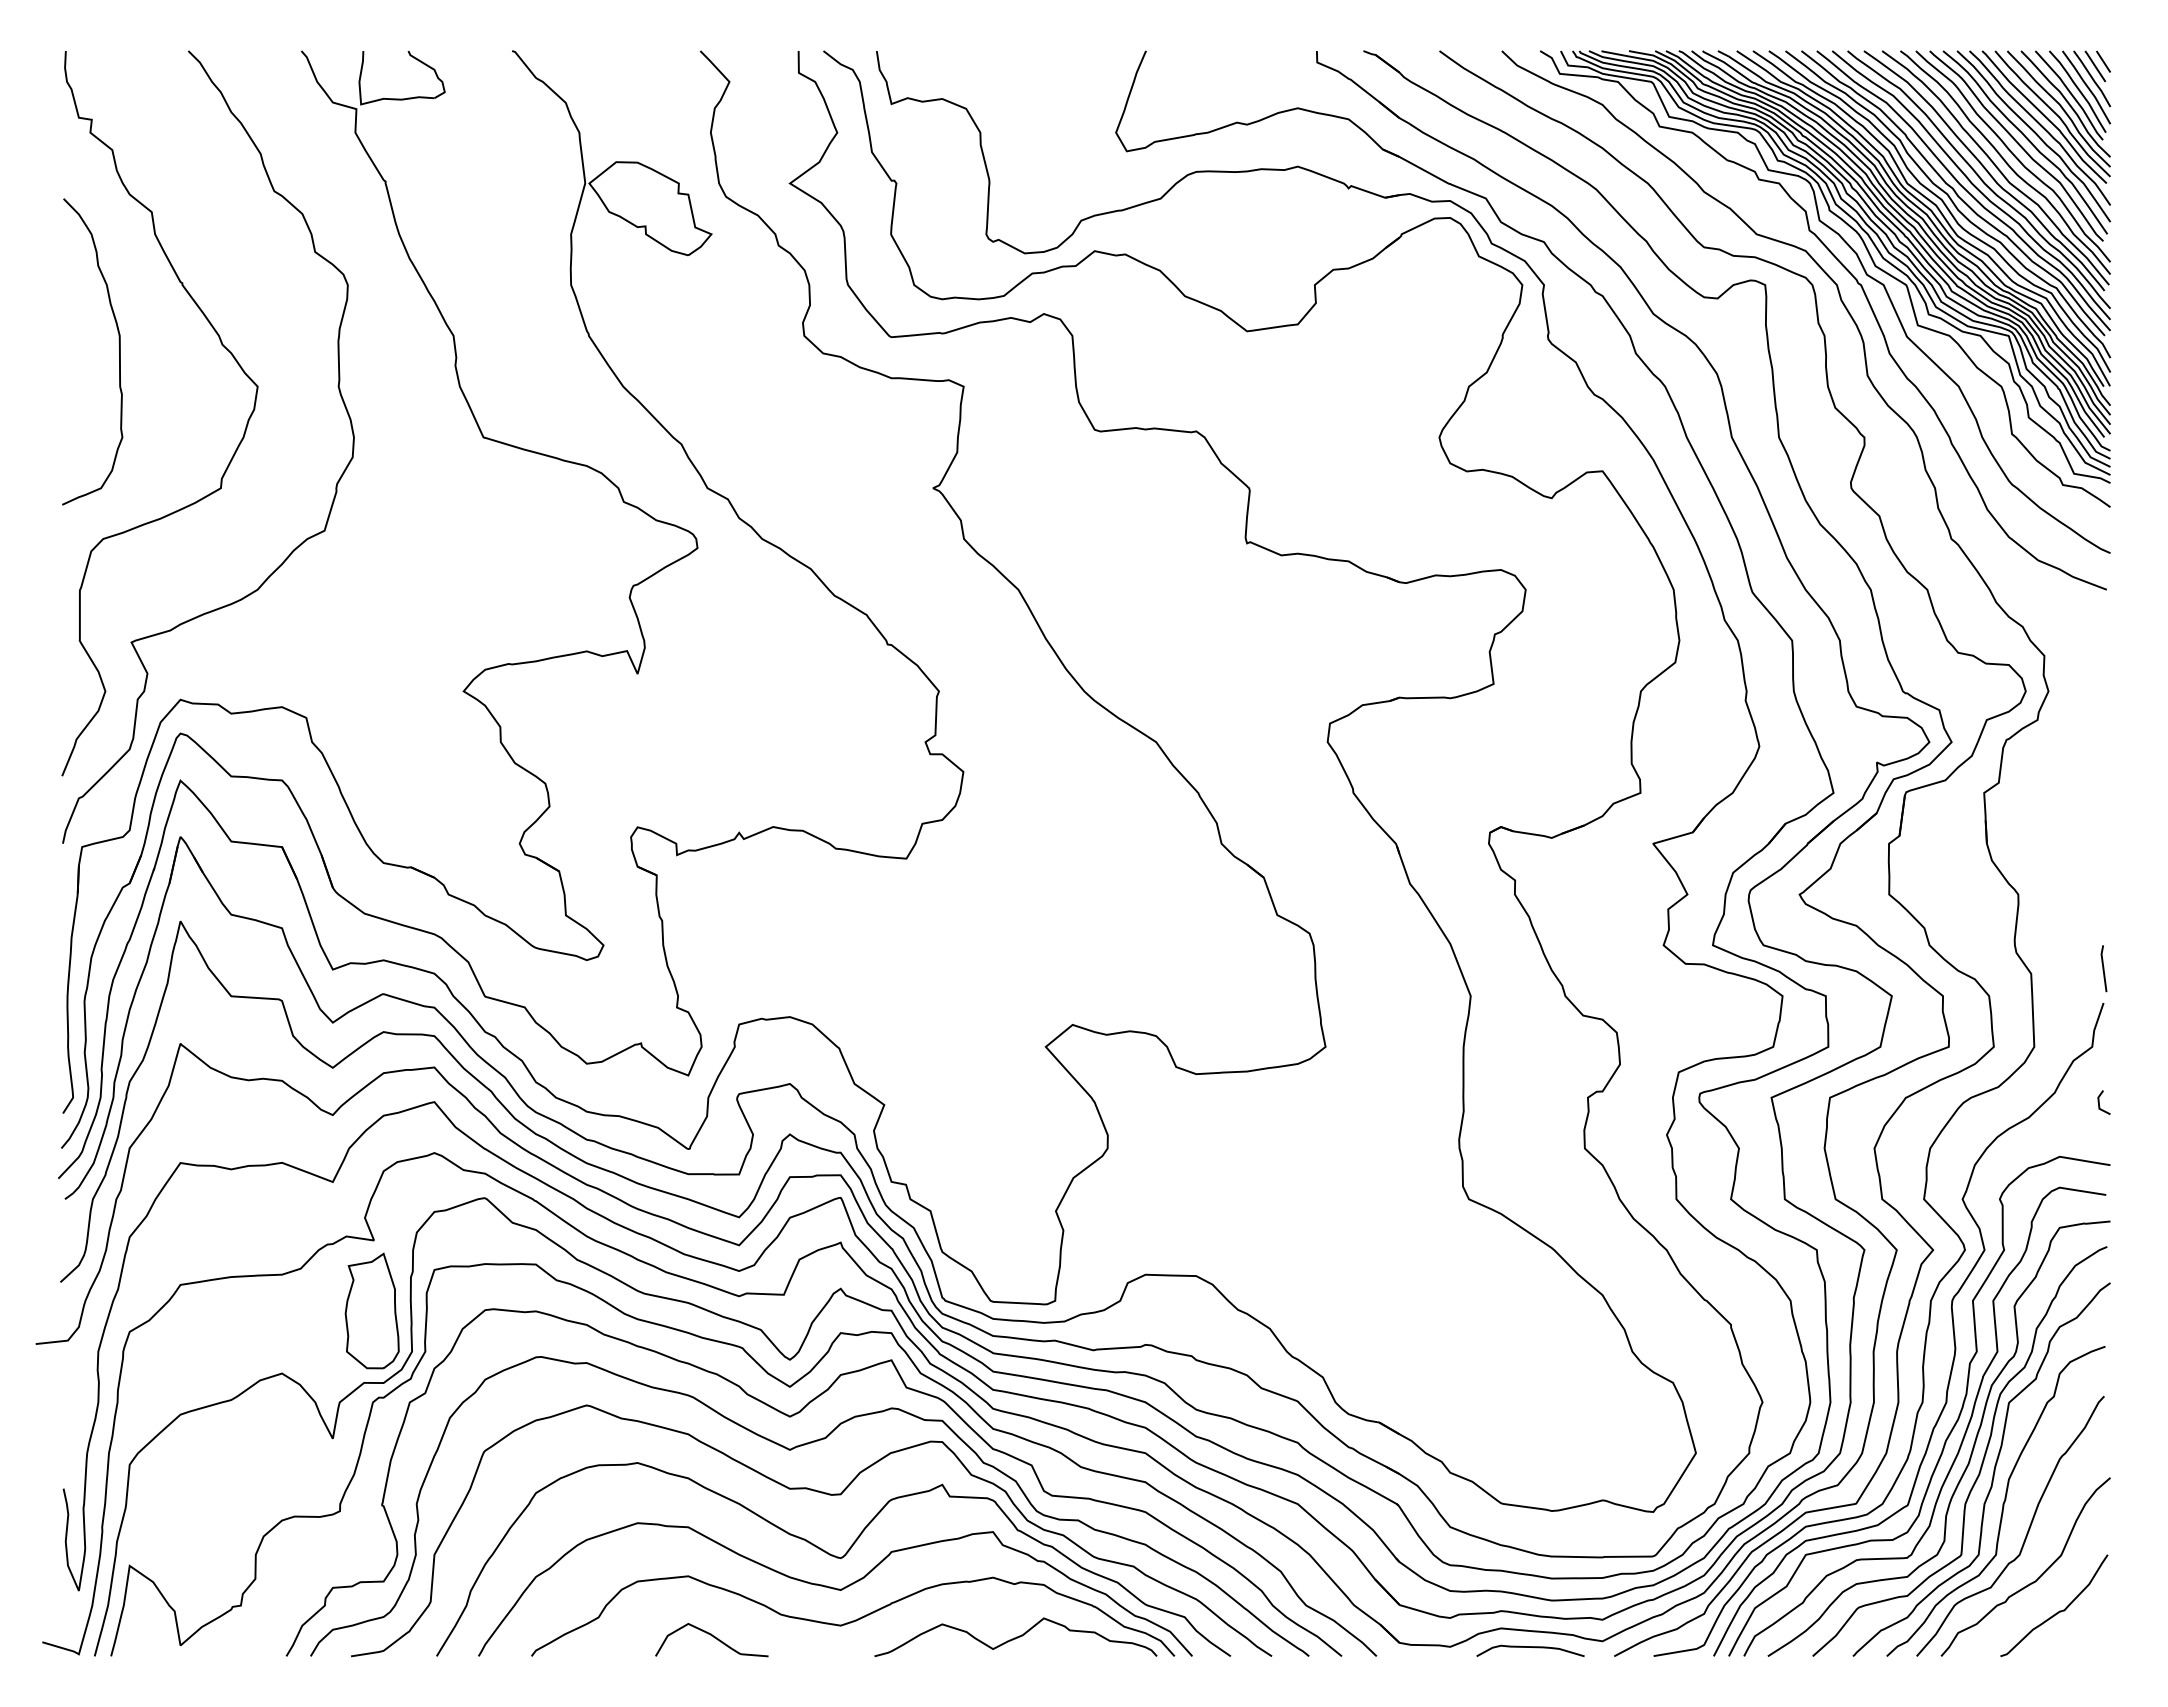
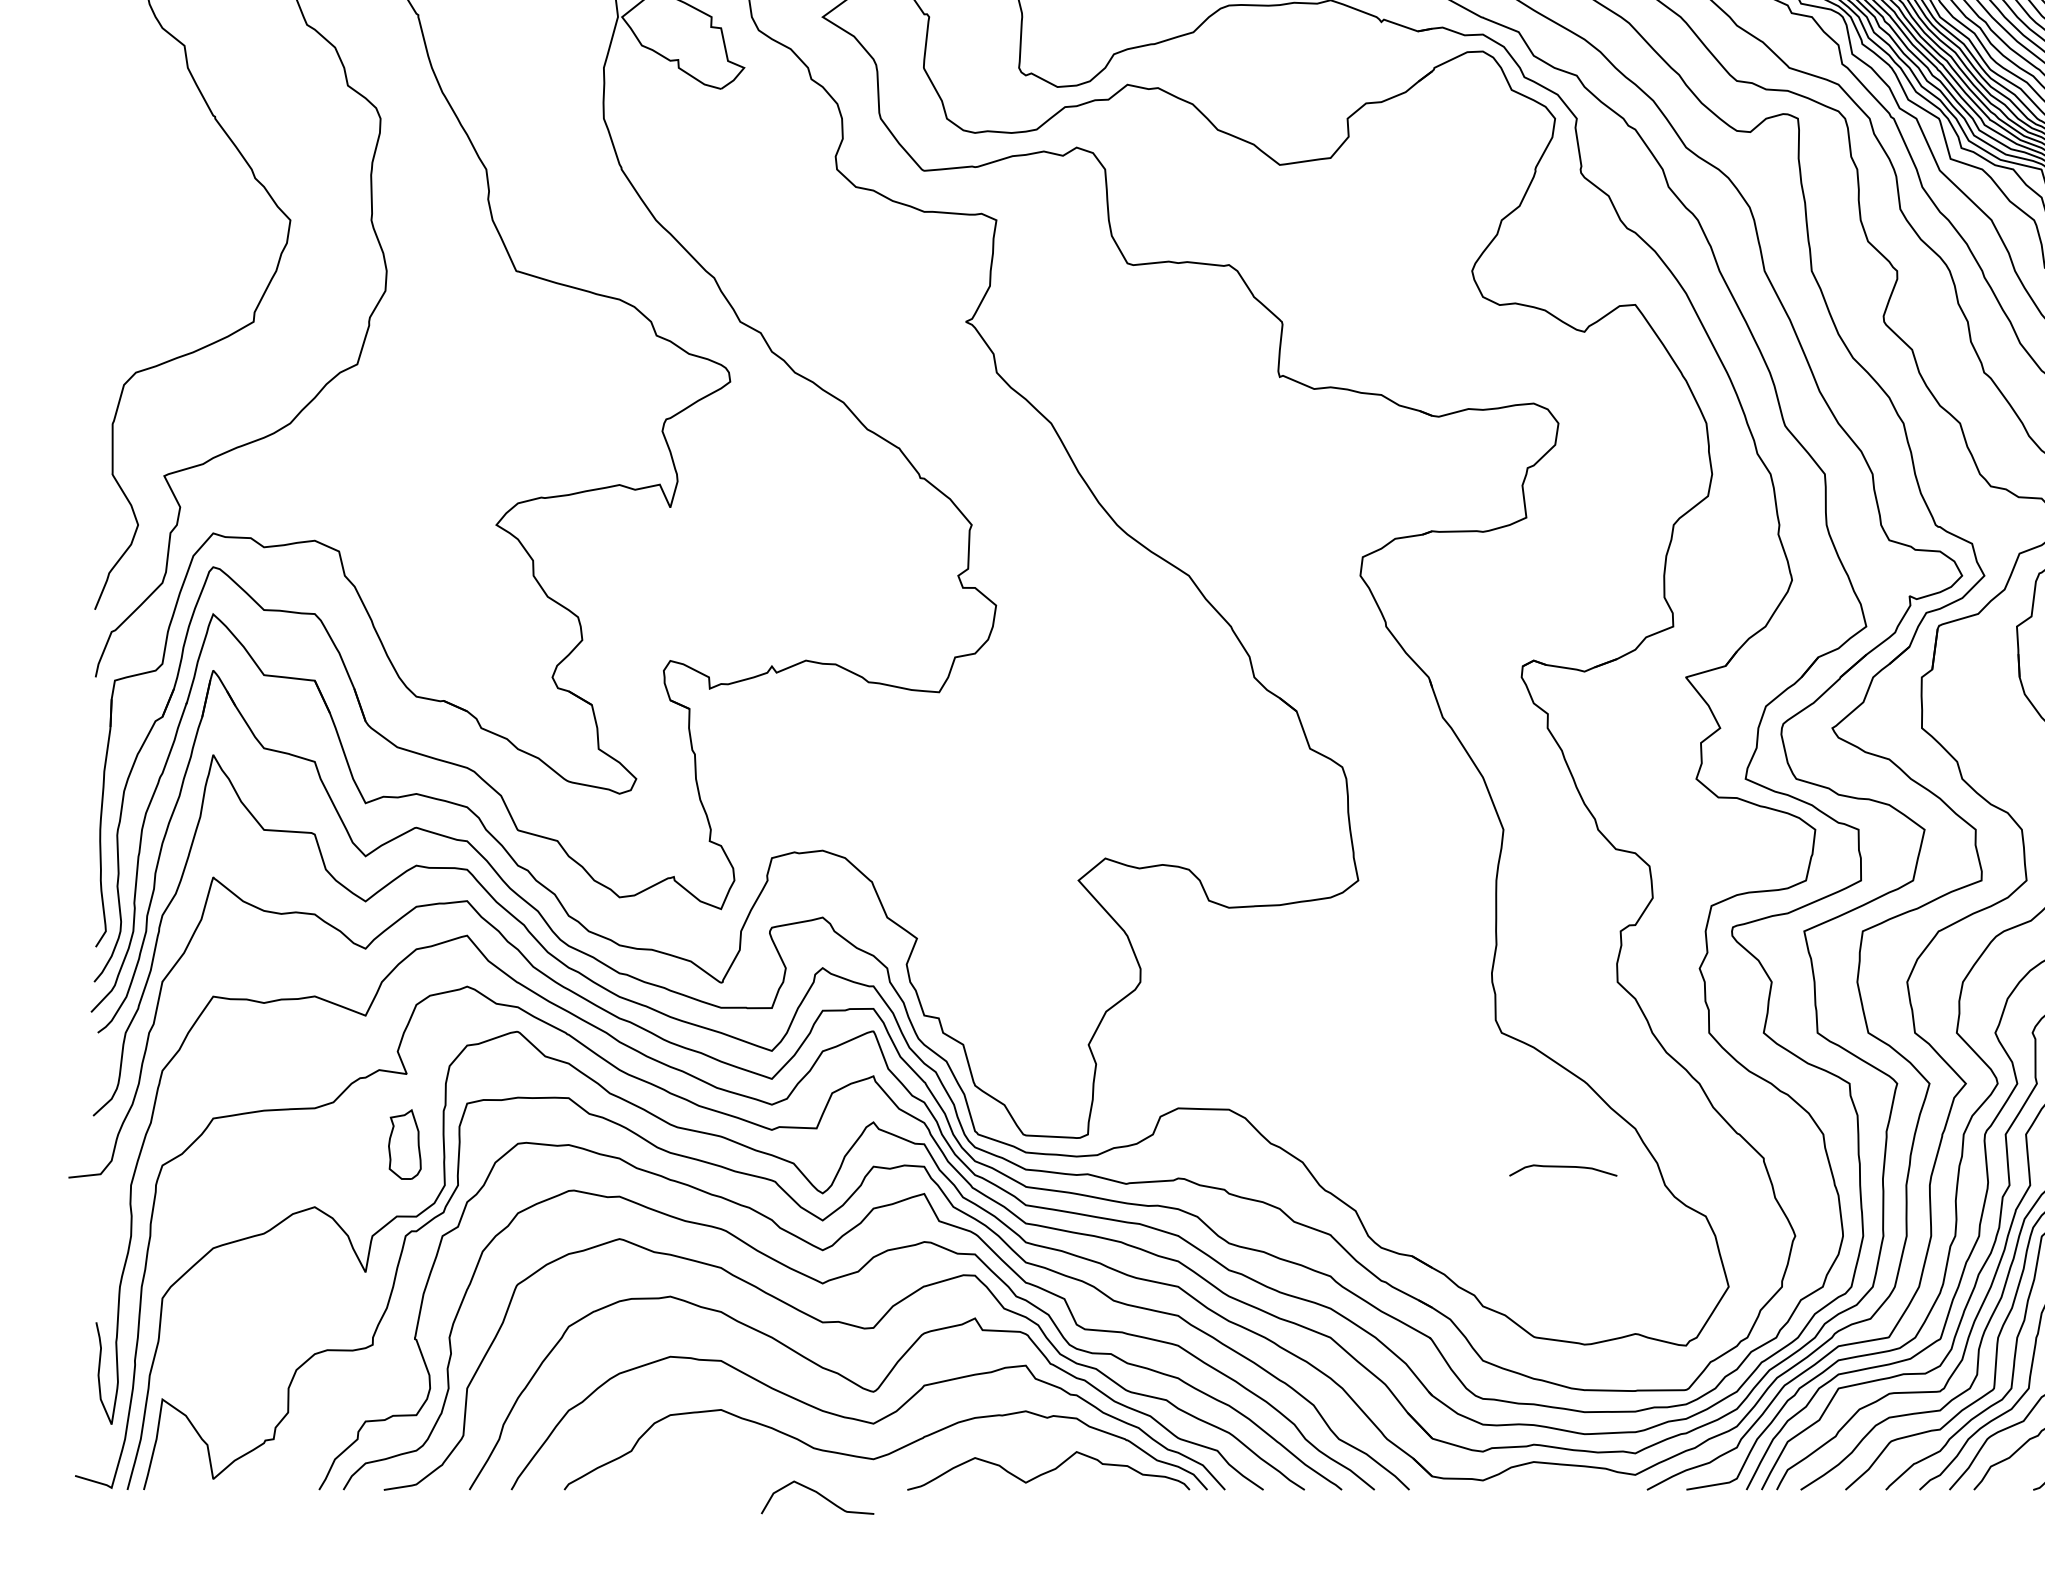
curve: (119, 351) -> (152, 185), removed
part: (371, 1310) -> (404, 1144), size x0.6
curve: (713, 1637) -> (819, 1495), moved
curve: (1530, 1647) -> (1563, 1167), moved

